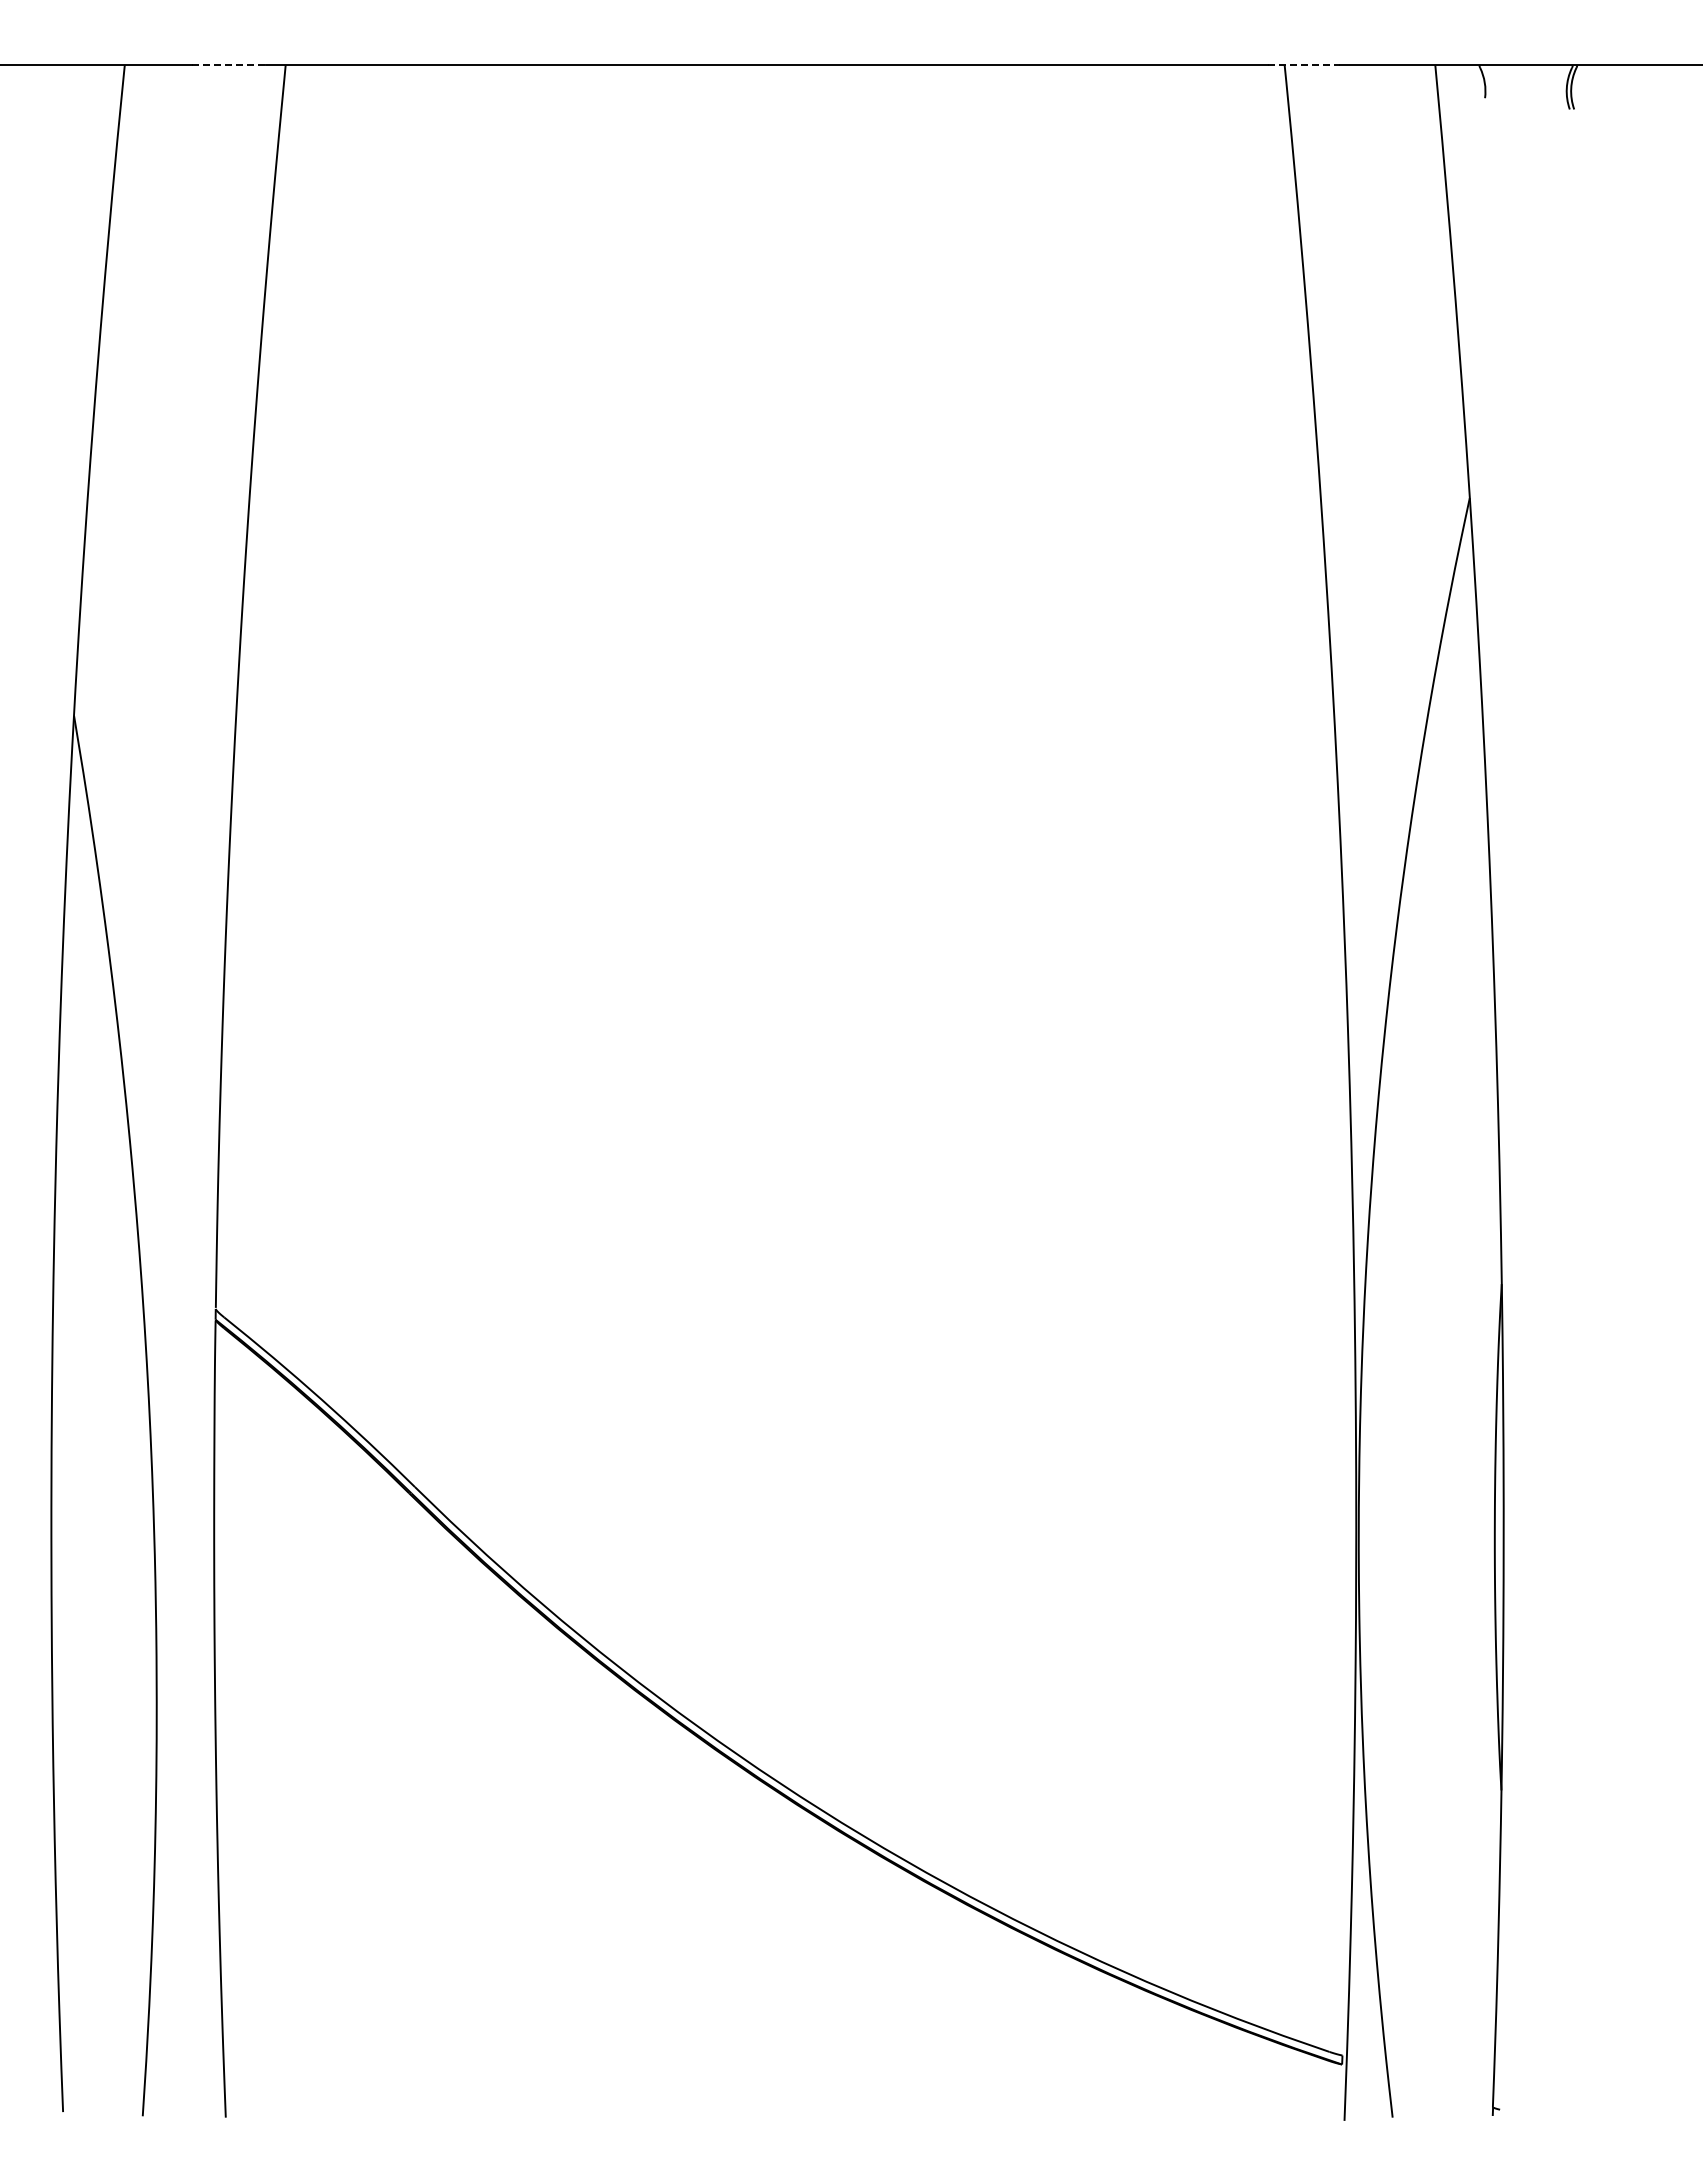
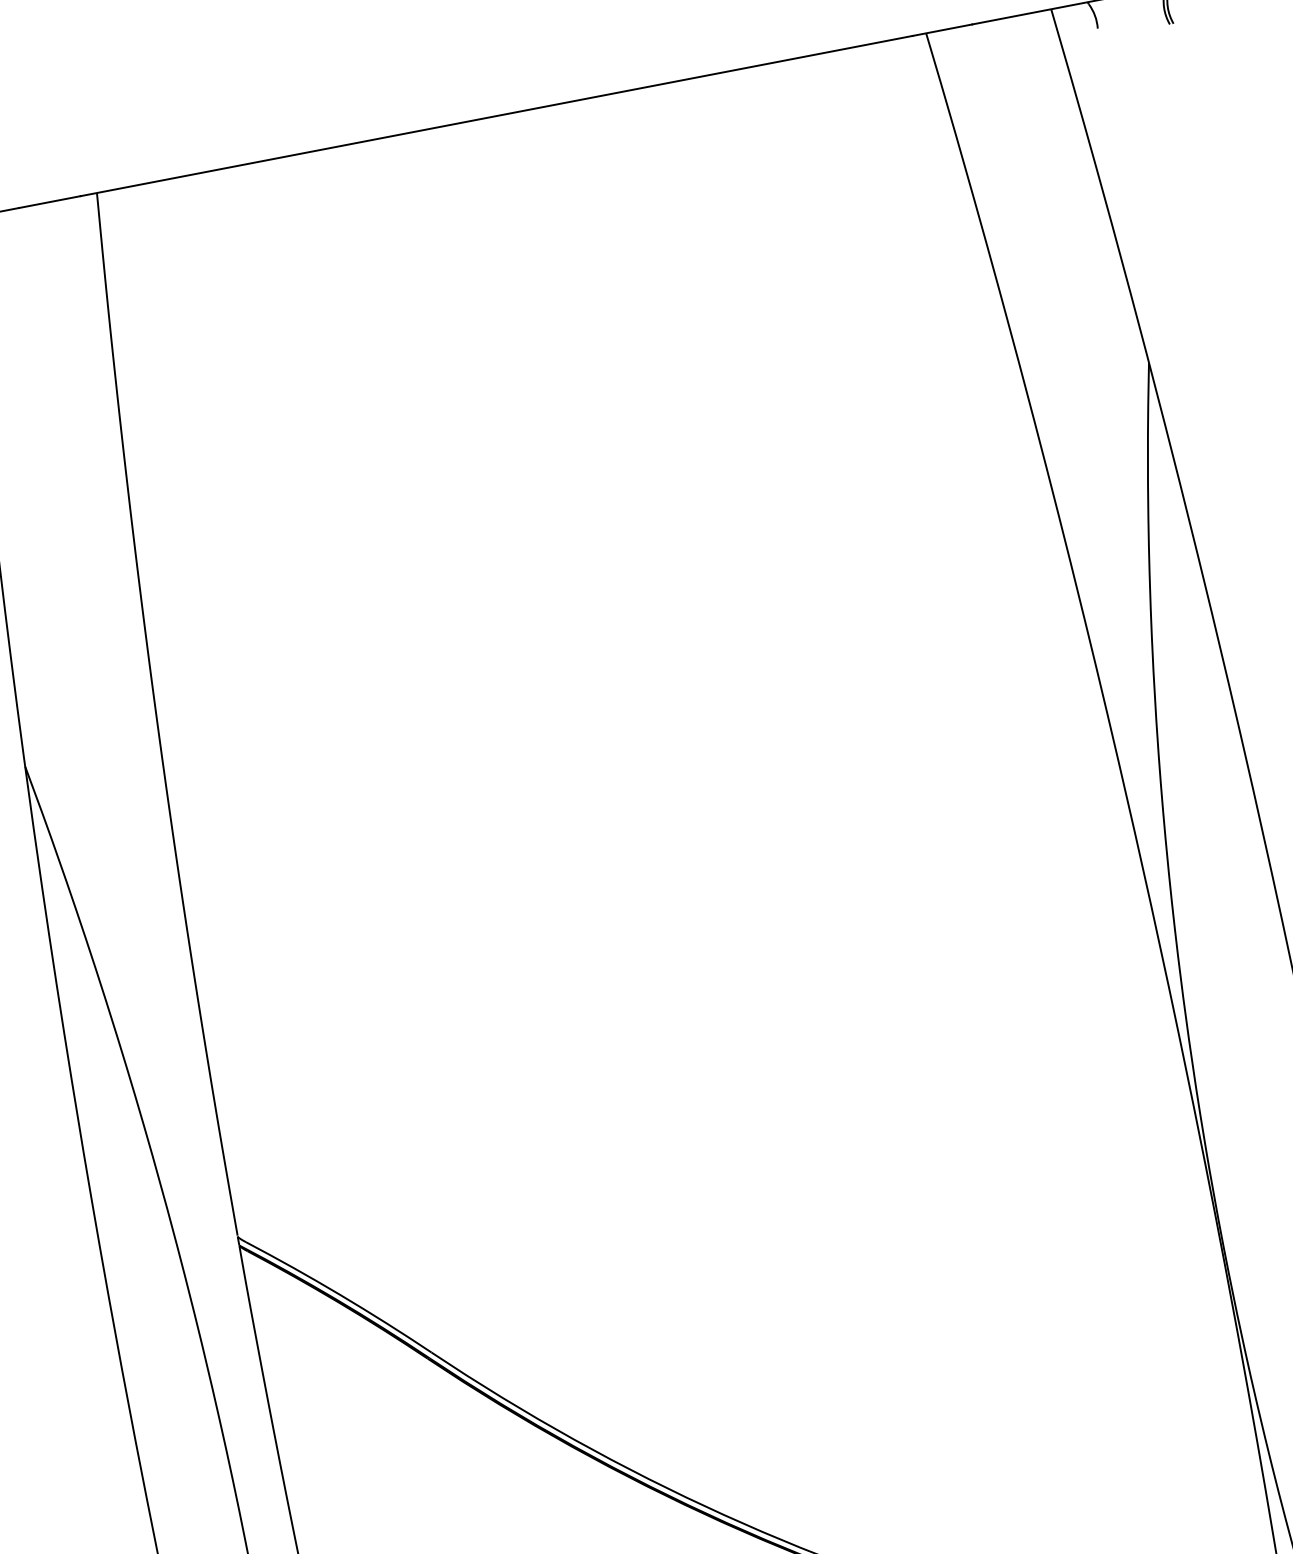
line: (229, 65) -> (50, 202), dashed -> solid
line: (1304, 65) -> (942, 30), dashed -> solid

